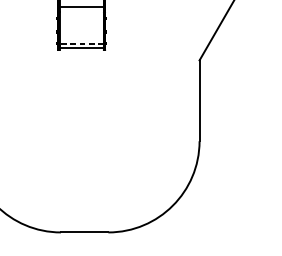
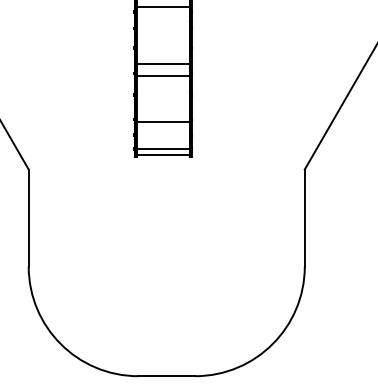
line: (81, 7) -> (162, 122), moved
line: (81, 43) -> (163, 149), dashed -> solid

